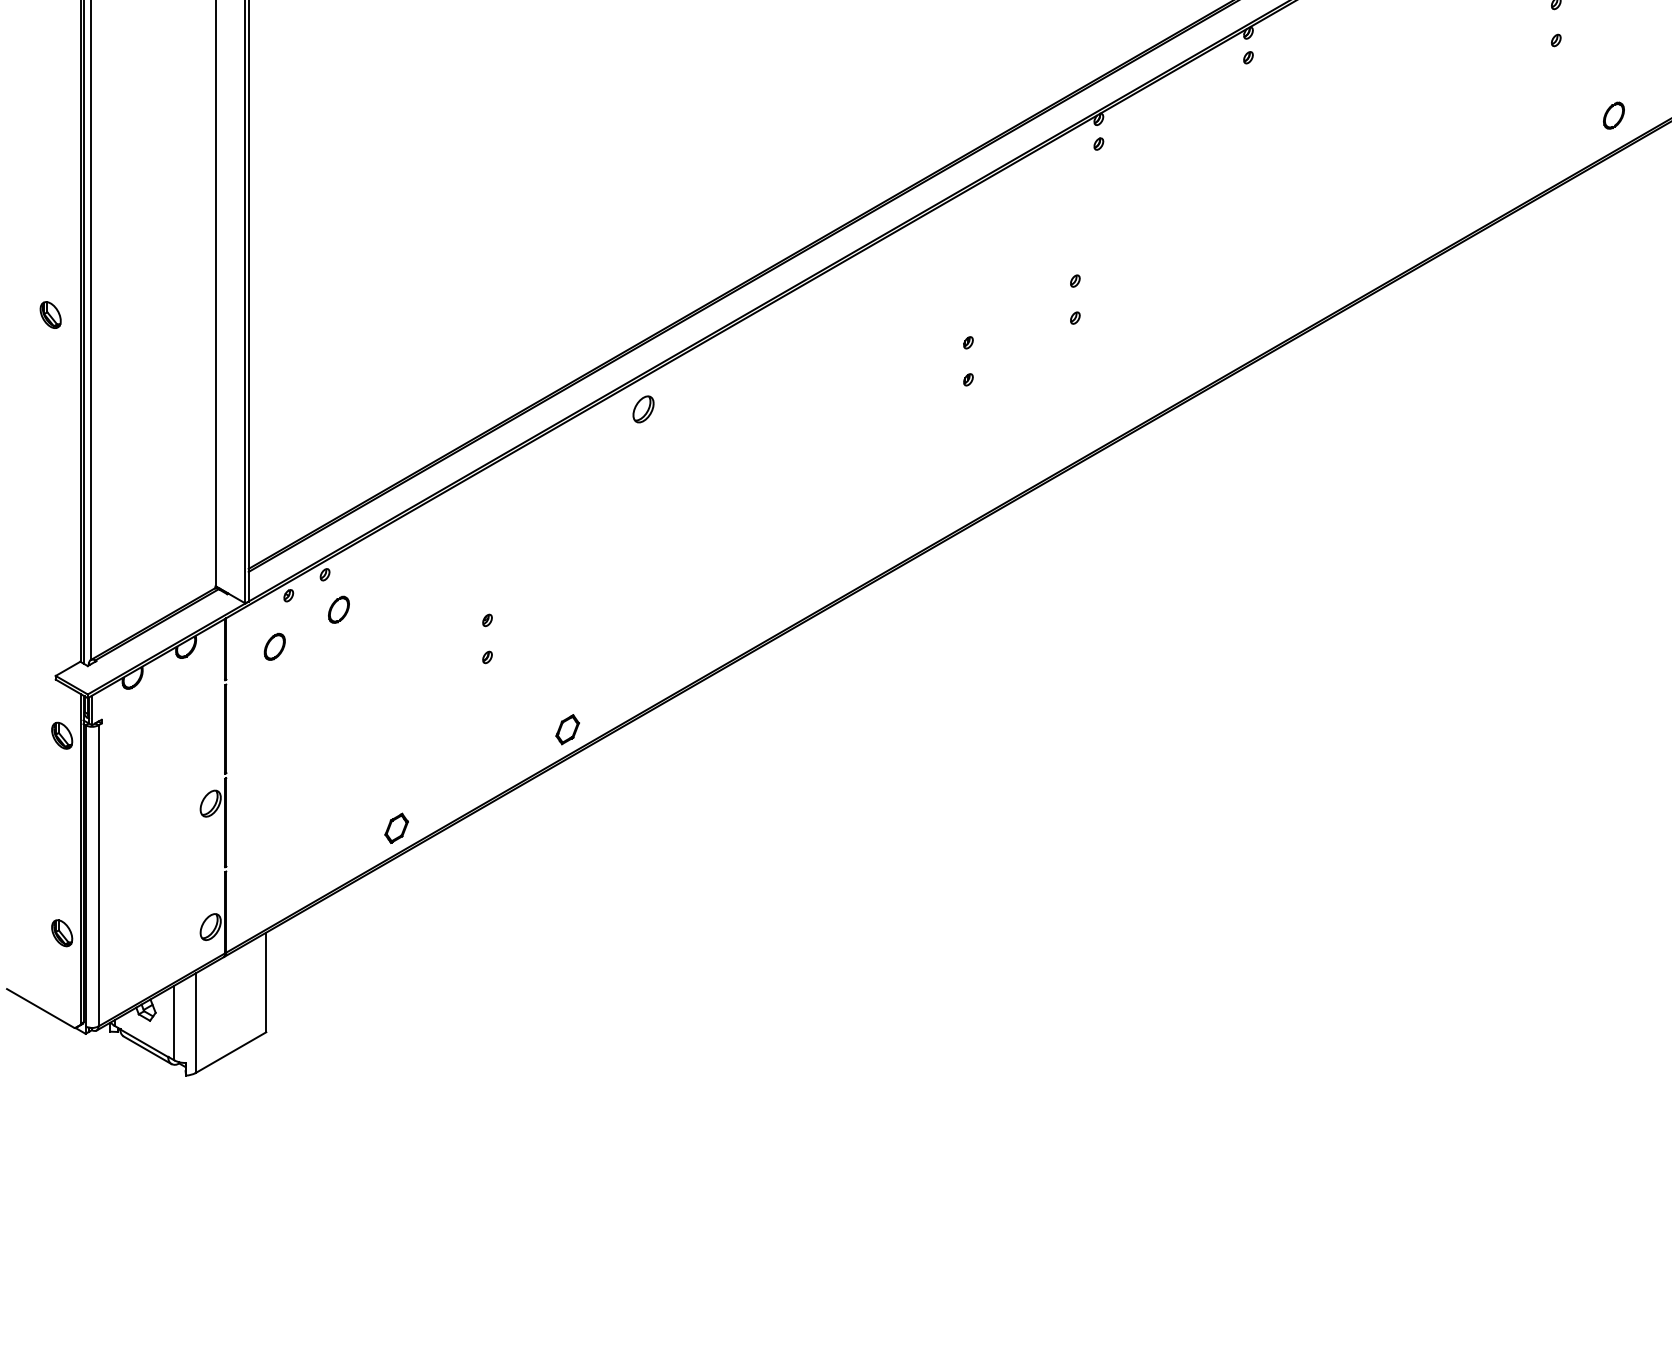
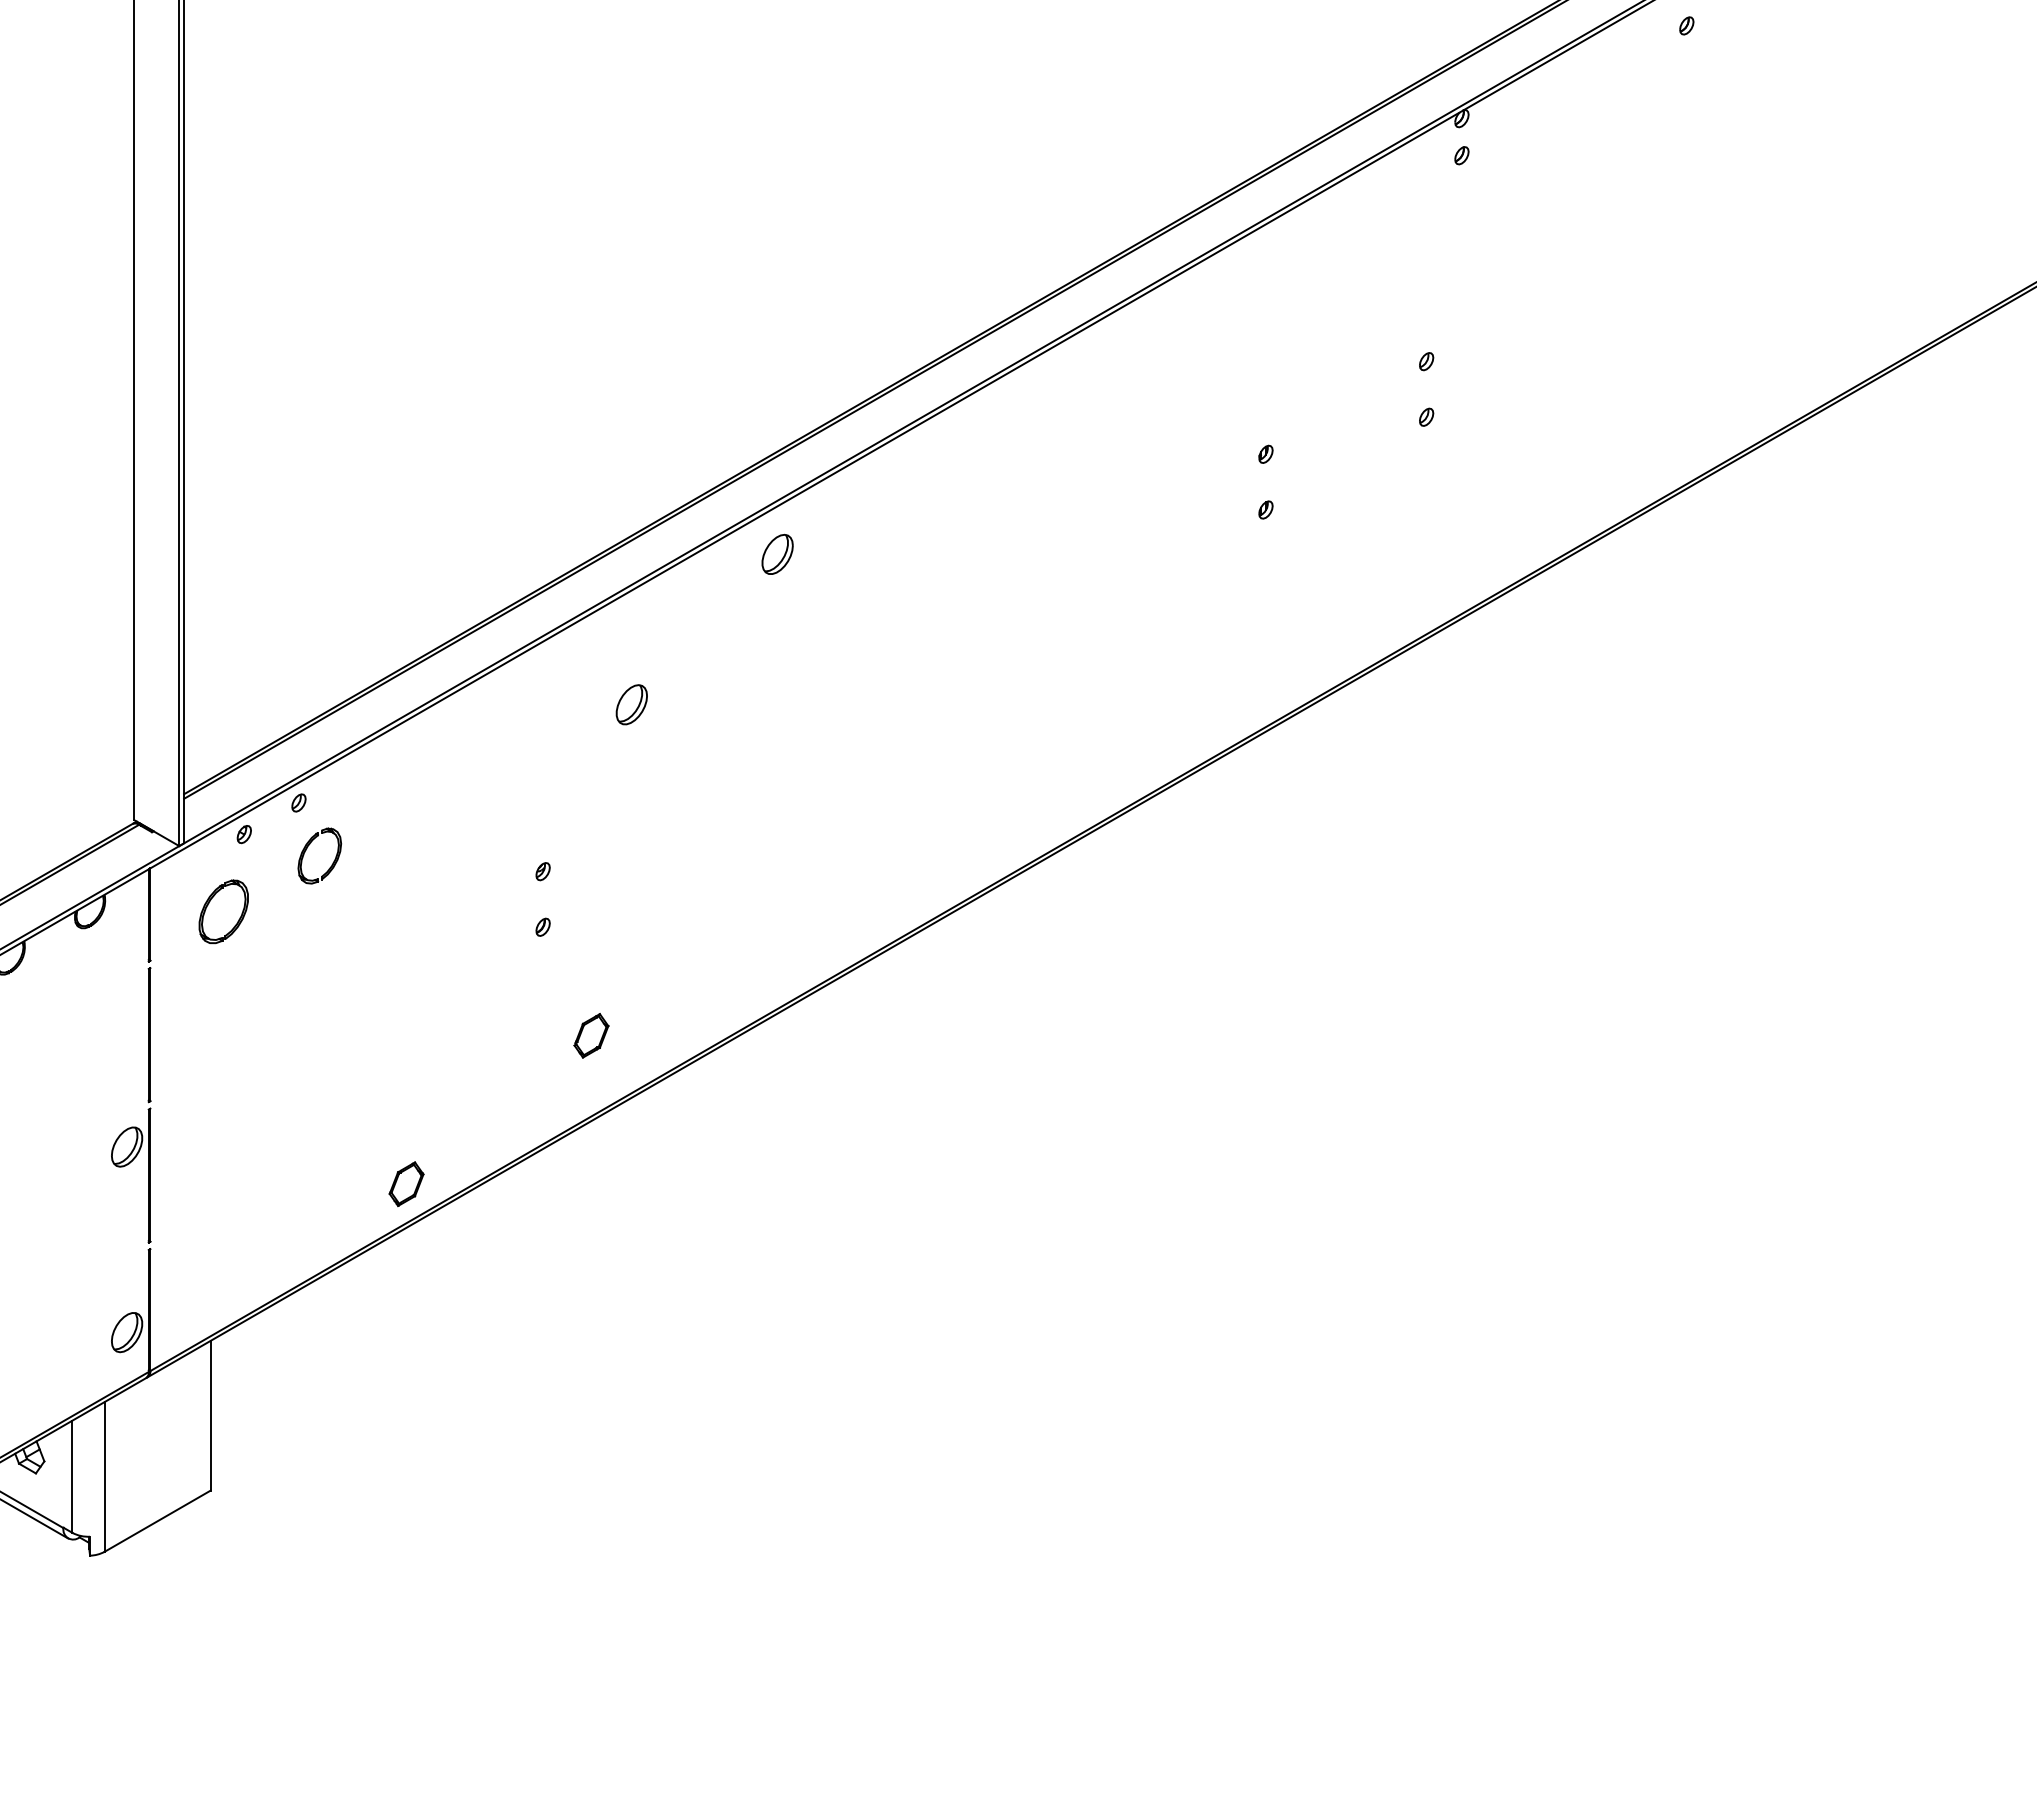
part: (546, 509) -> (631, 704), added
part: (338, 609) -> (319, 855), size x1.4
part: (274, 646) -> (222, 910), size x1.6
part: (567, 729) -> (591, 1035), moved

